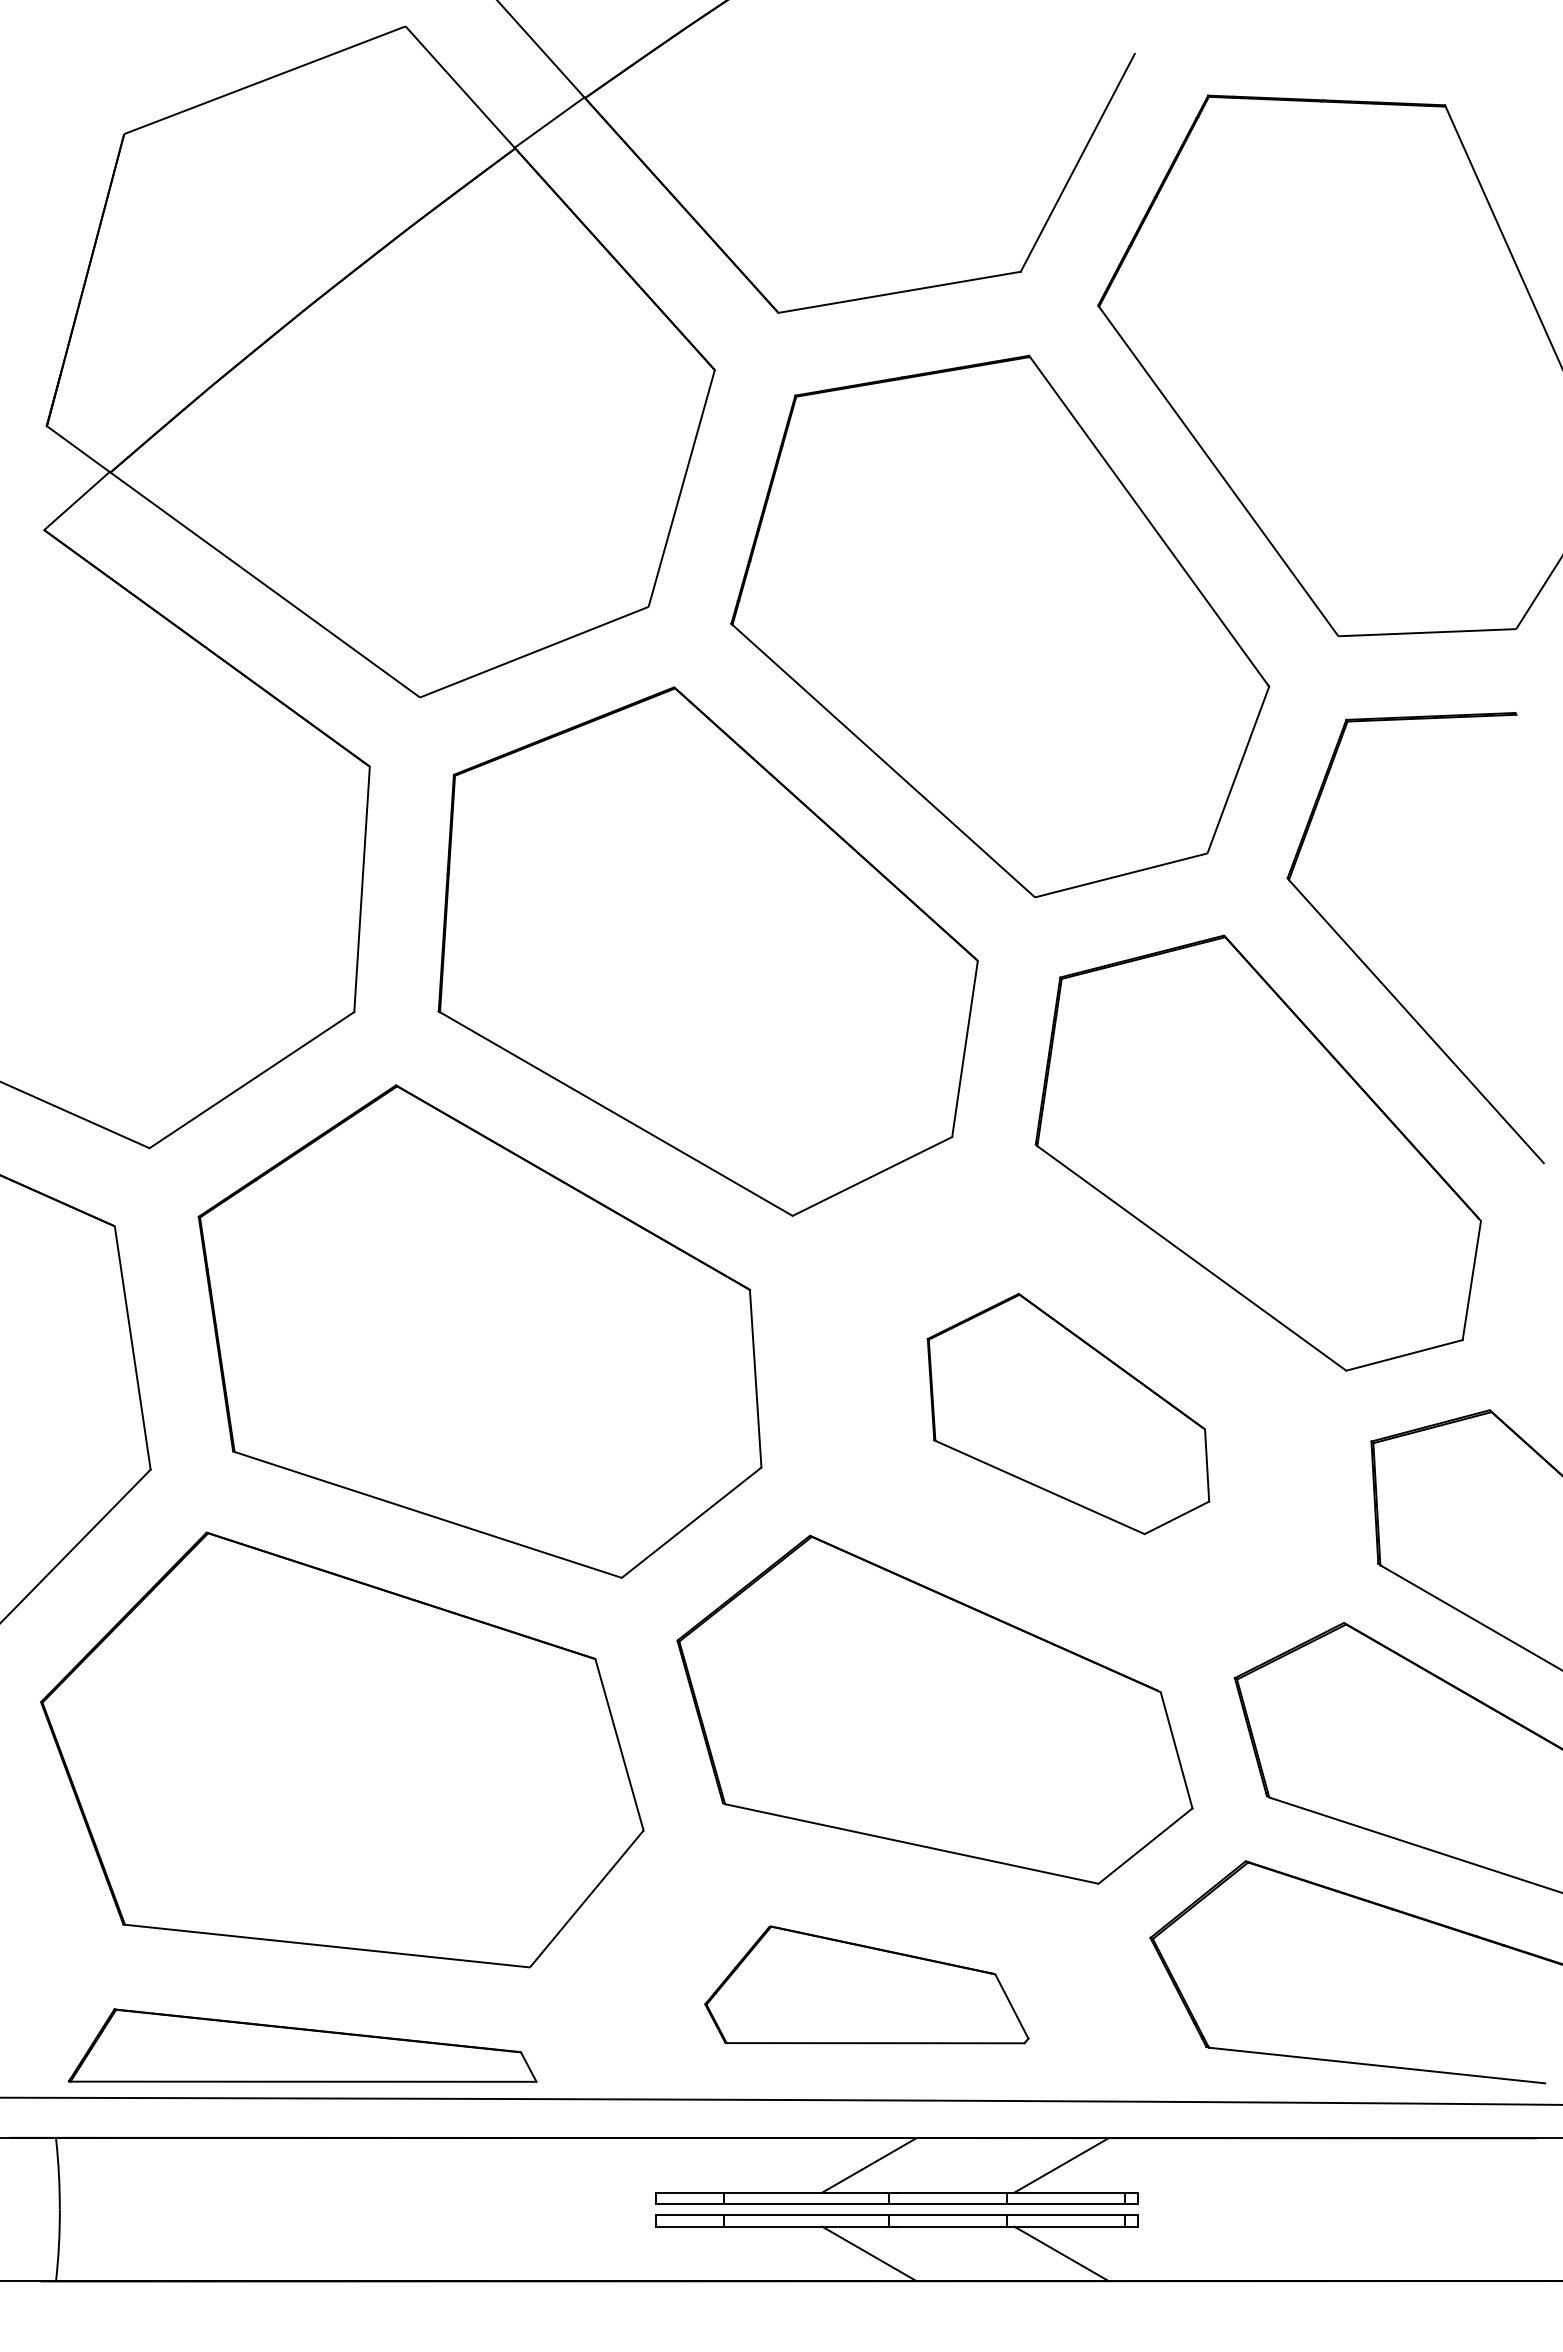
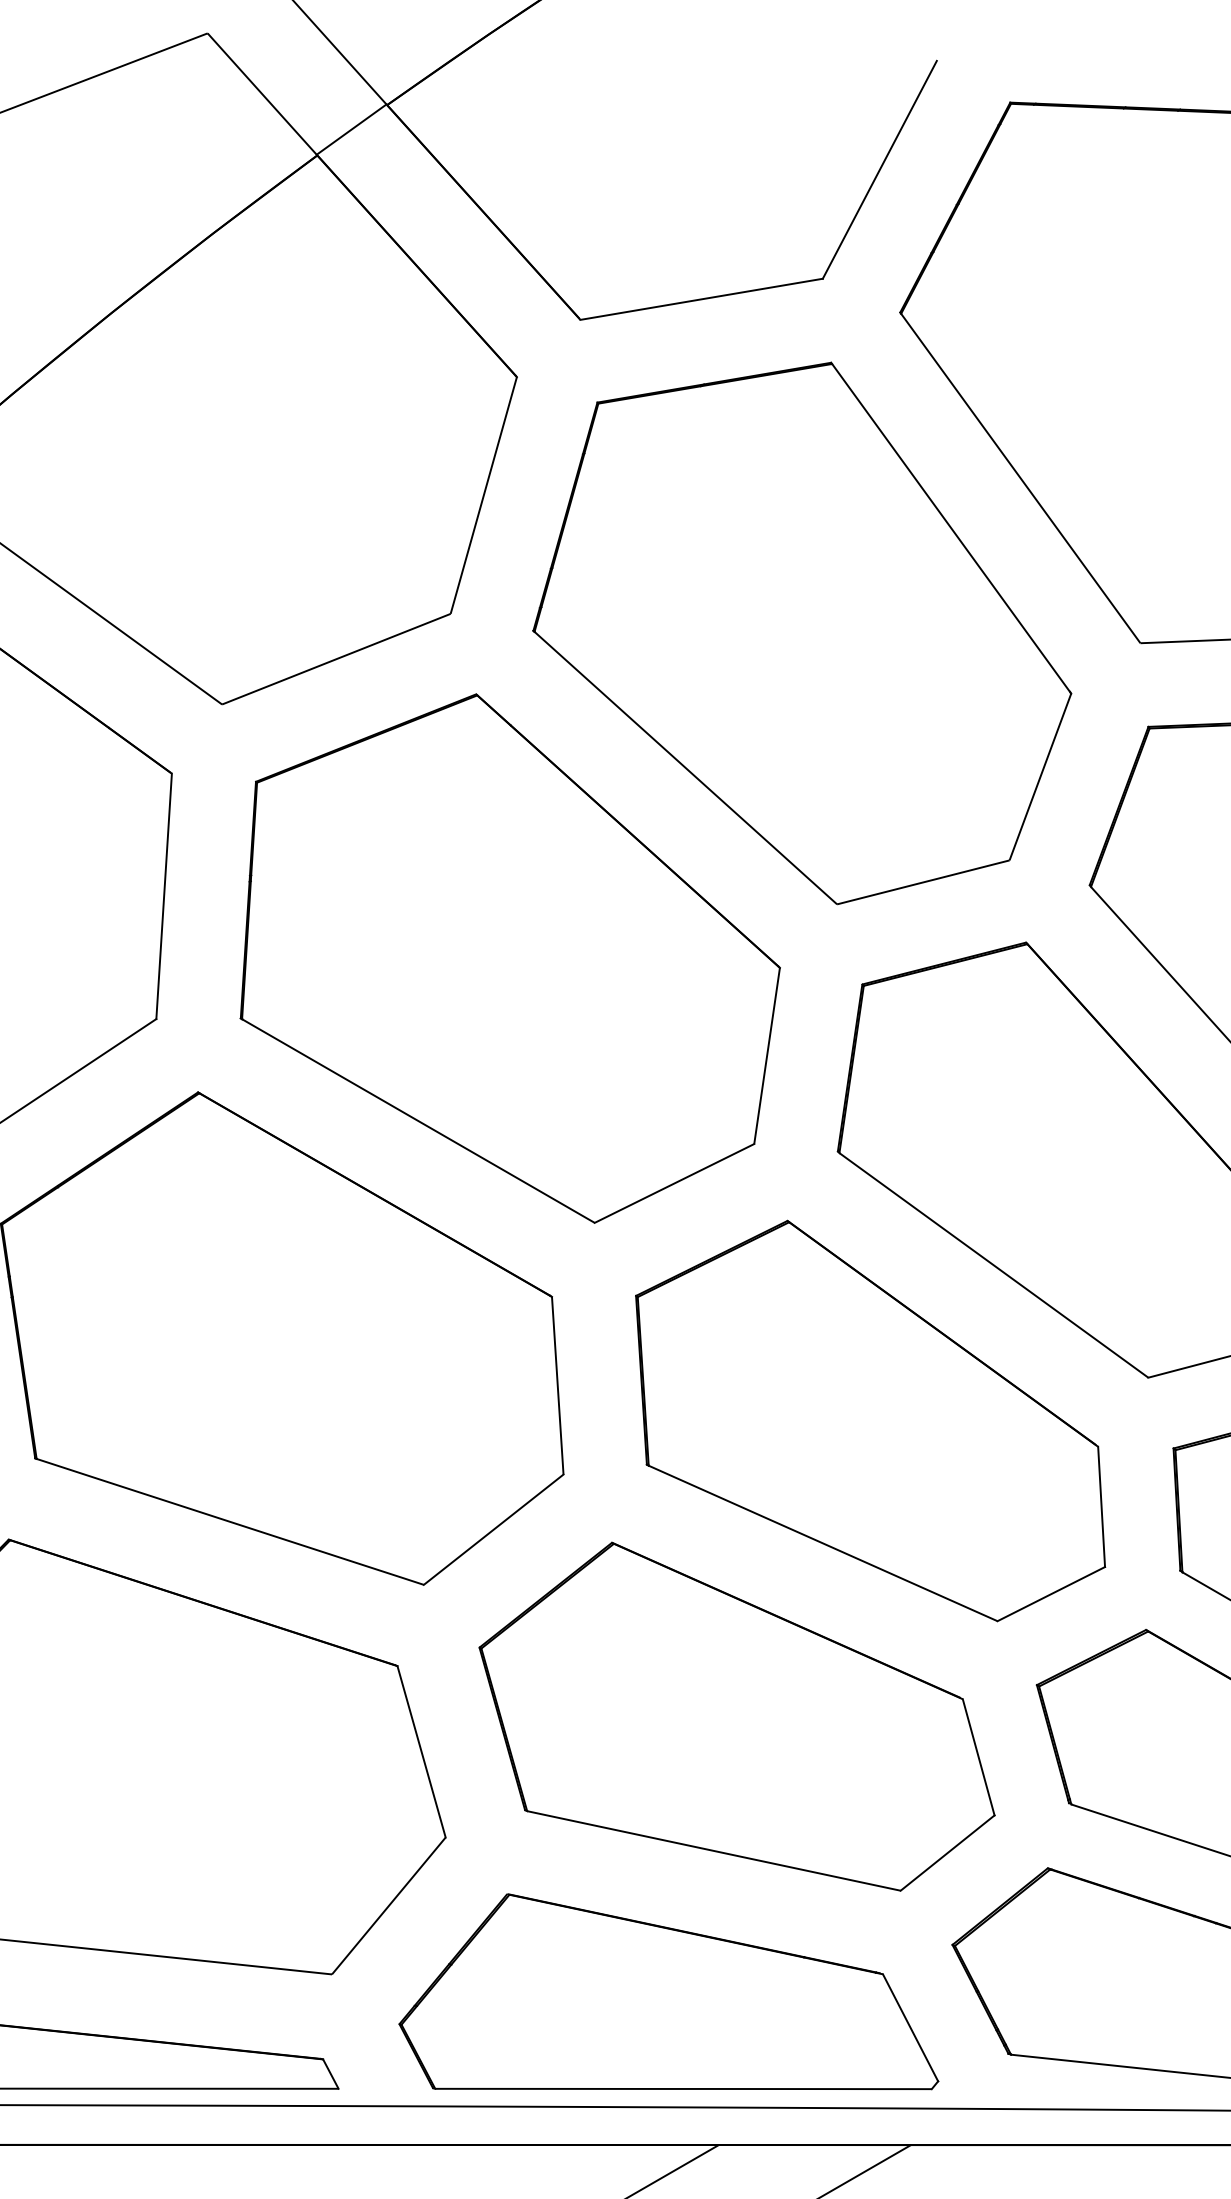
part: (1068, 1413) -> (870, 1420), size x1.67
part: (866, 1984) -> (668, 1991), size x1.67

